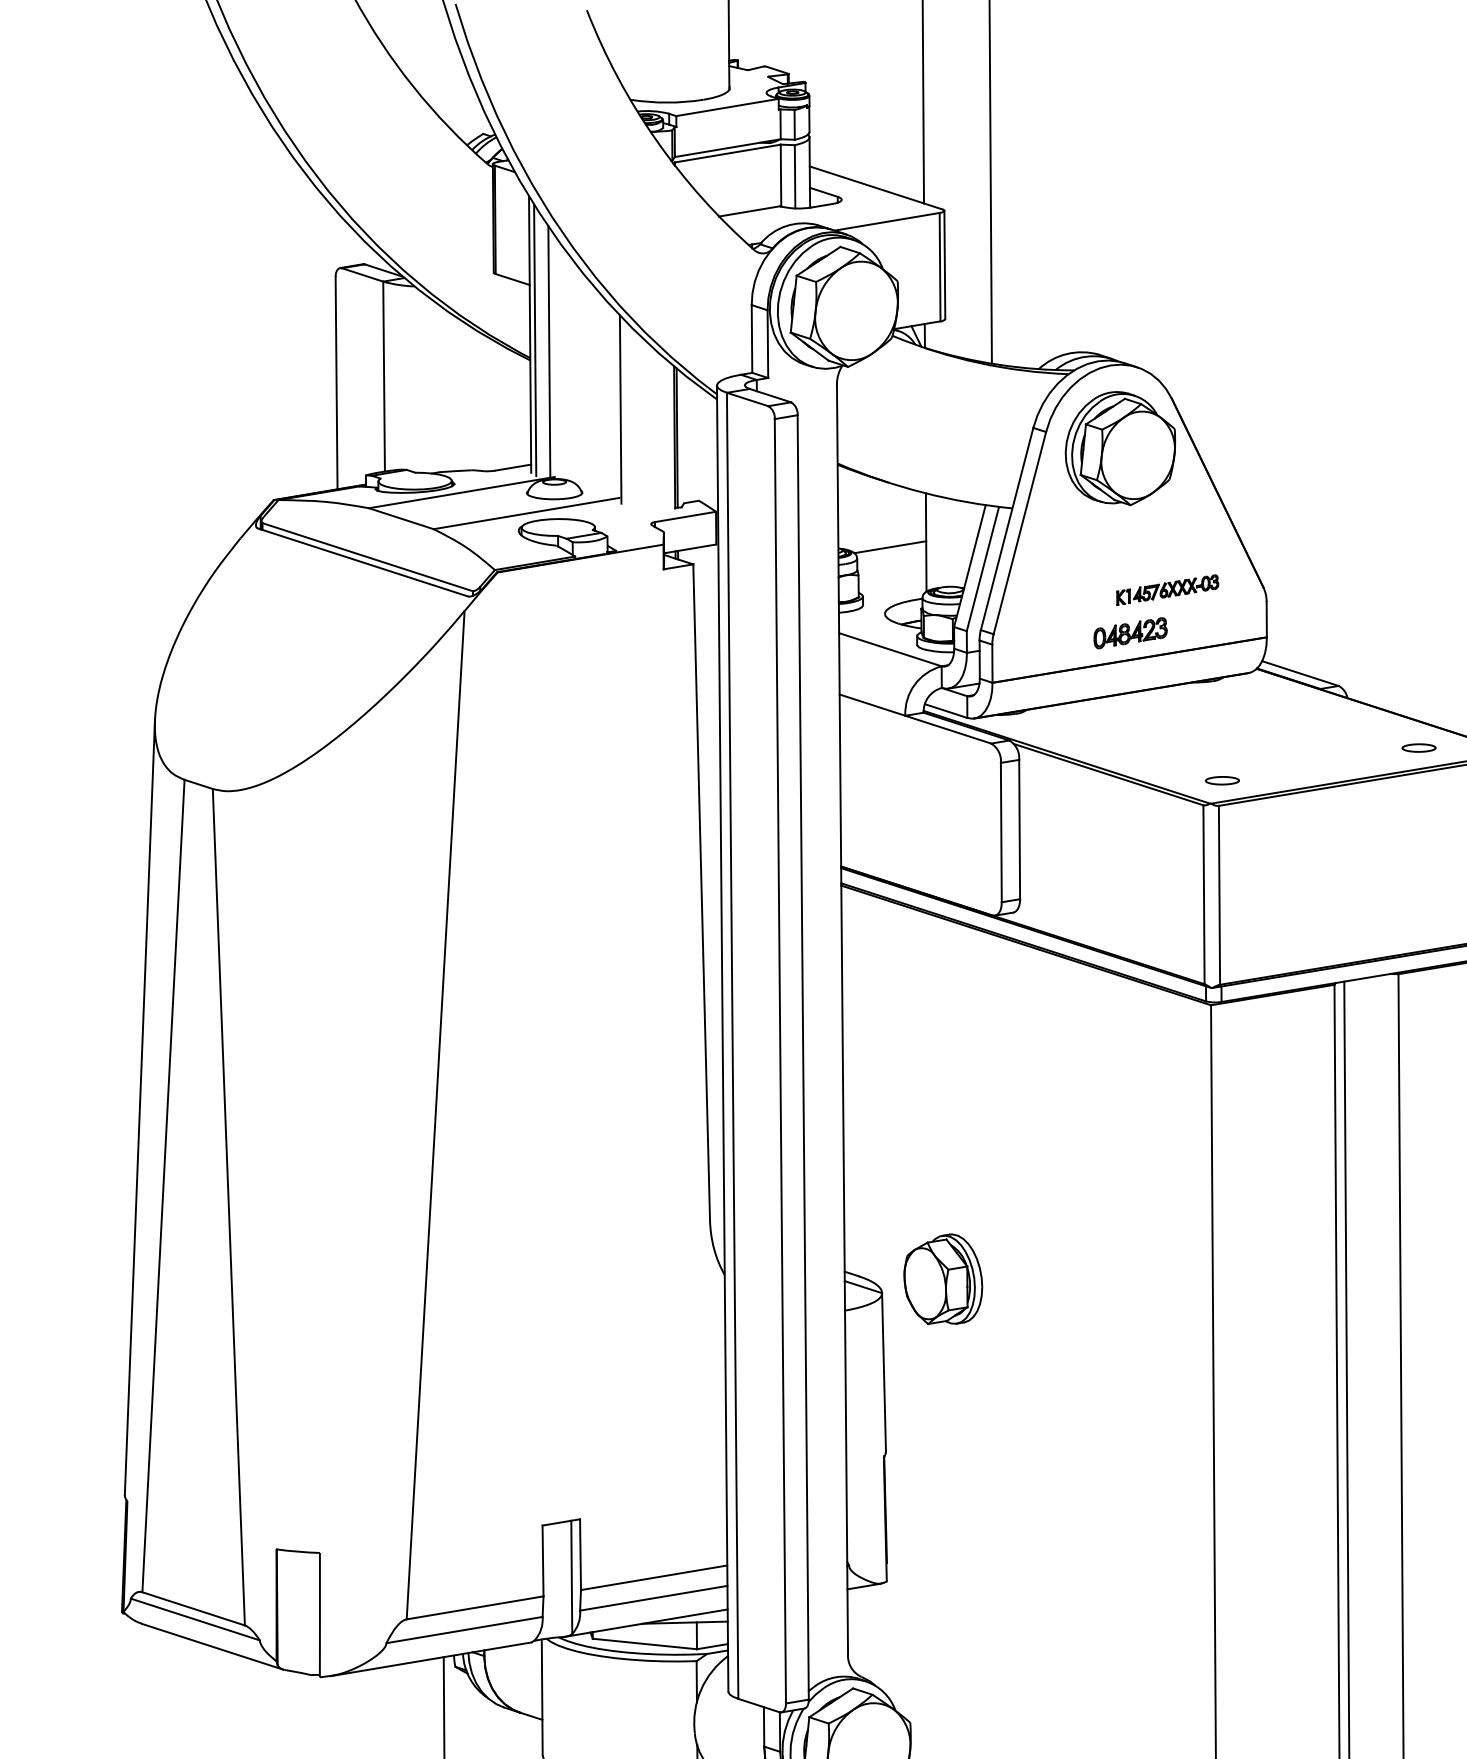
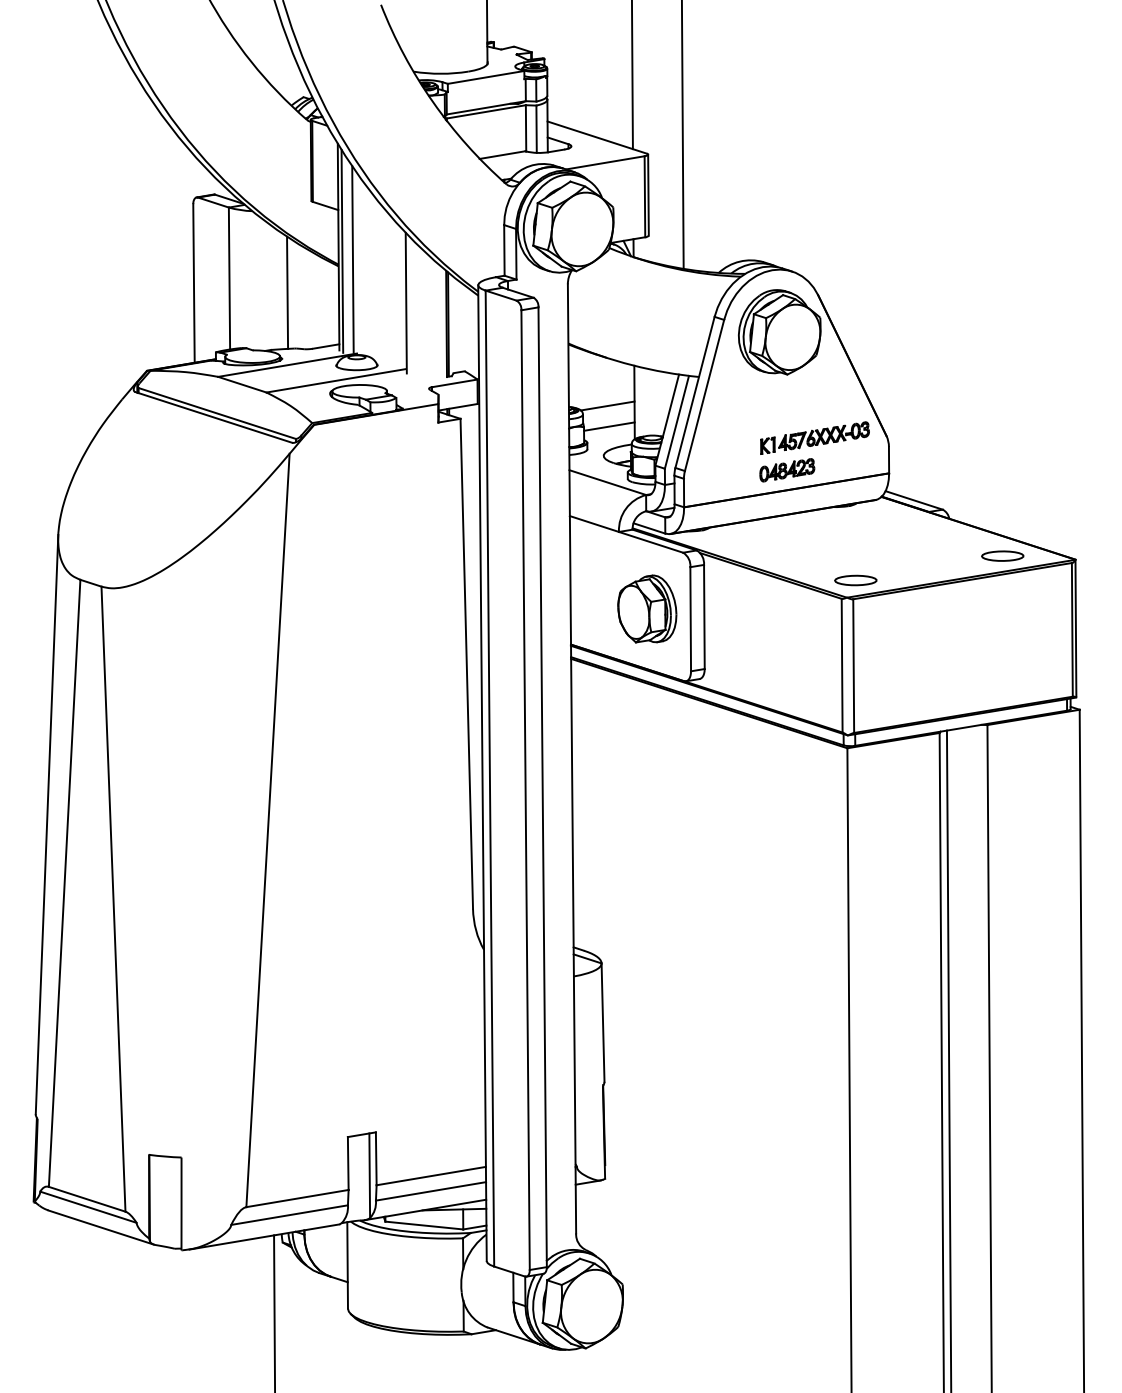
line: (461, 395) -> (287, 292), added
line: (892, 574) -> (609, 426), added
part: (1167, 589) -> (814, 437), size x1.43
part: (1418, 747) -> (1002, 555), size x1.67
part: (1221, 780) -> (855, 580), size x1.67
part: (943, 1278) -> (647, 608), moved

